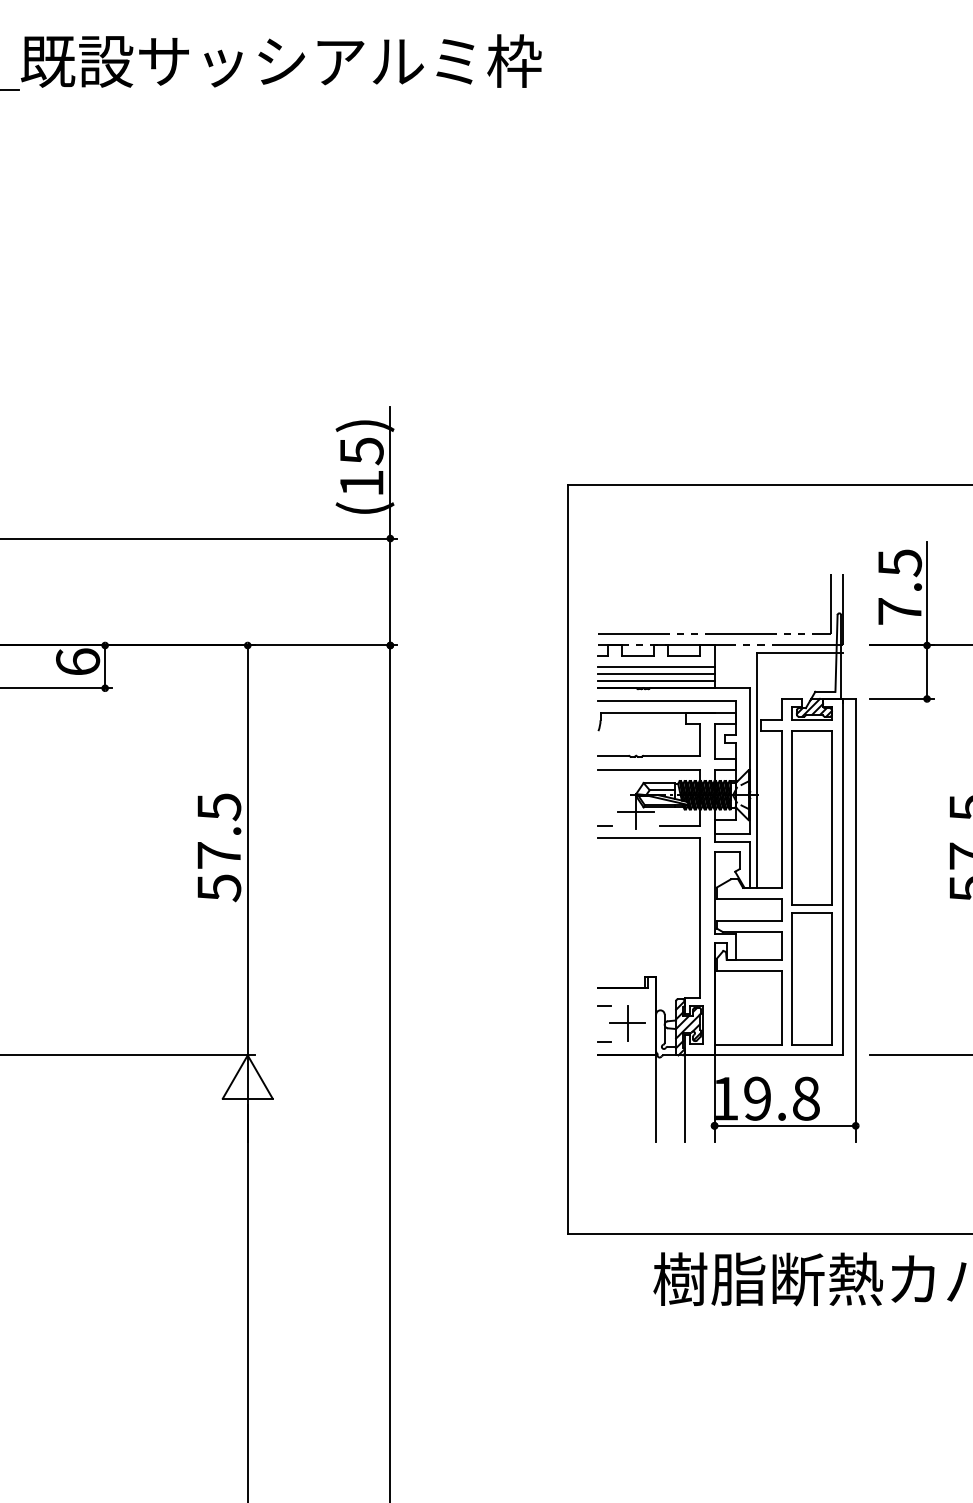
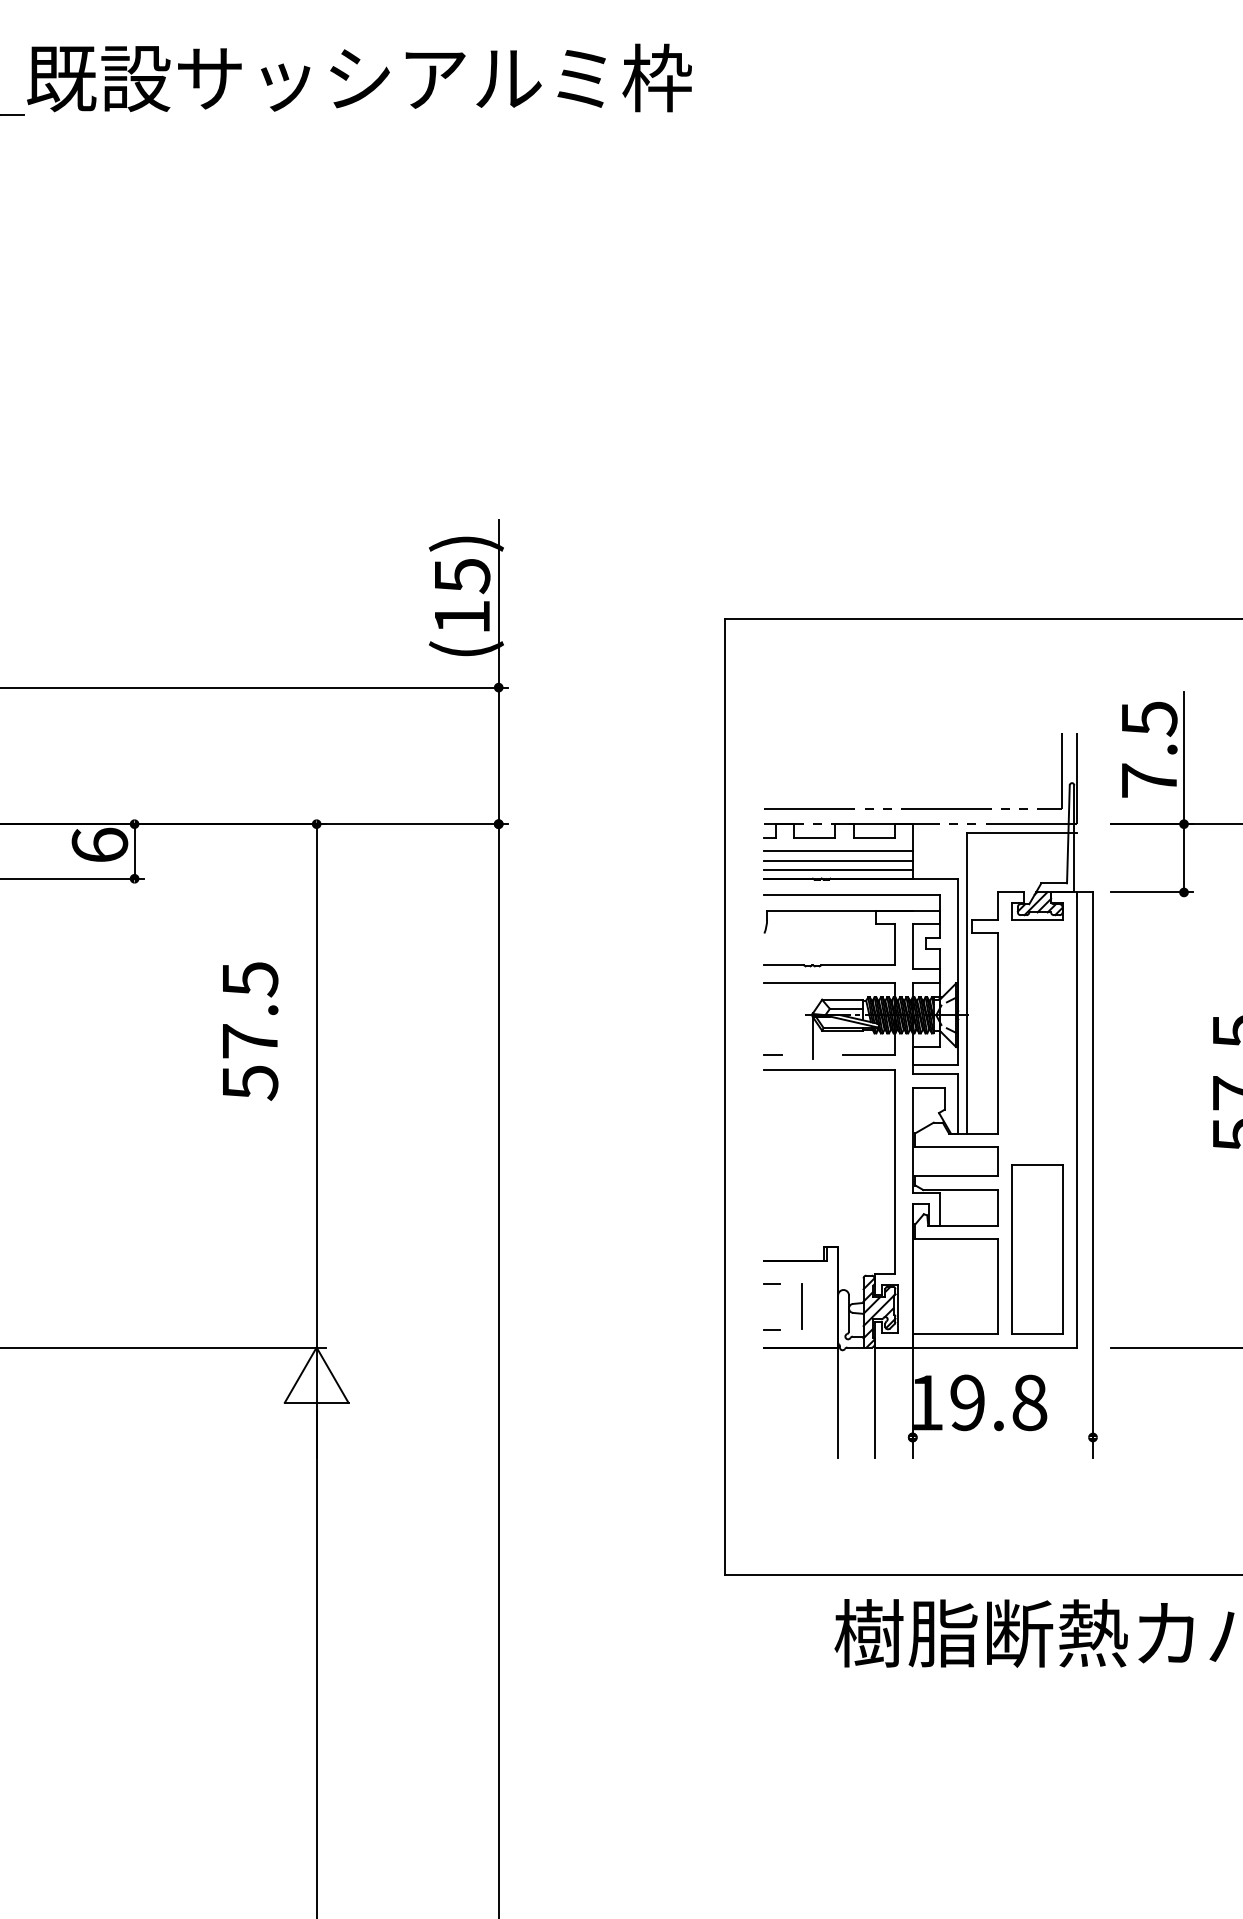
line: (636, 811) -> (812, 1036), removed
part: (812, 817) -> (1037, 1043), removed
text: (219, 847) -> (250, 1031), moved
line: (627, 1023) -> (801, 1306), removed
line: (784, 1125) -> (1002, 1437), removed

